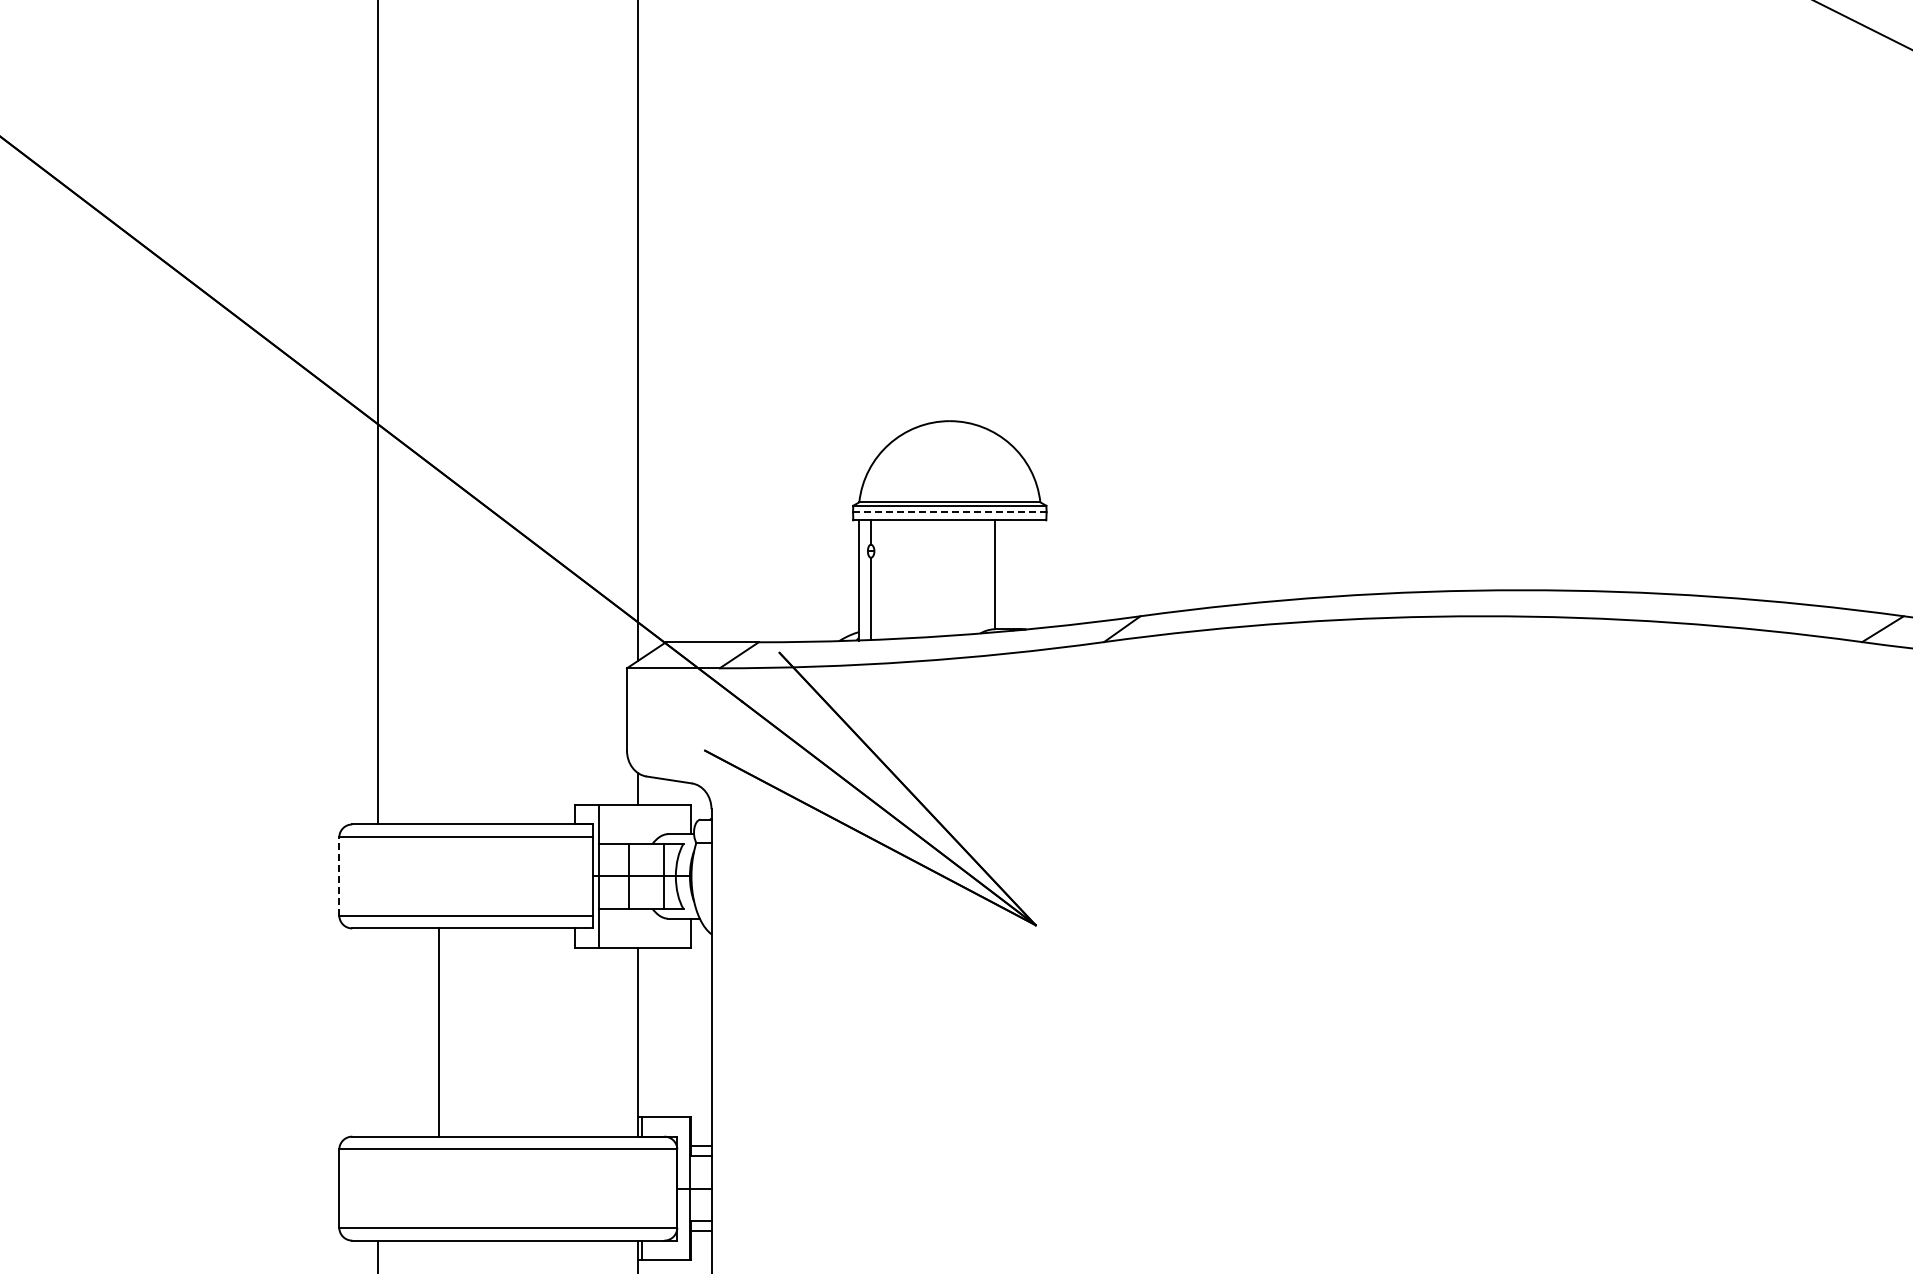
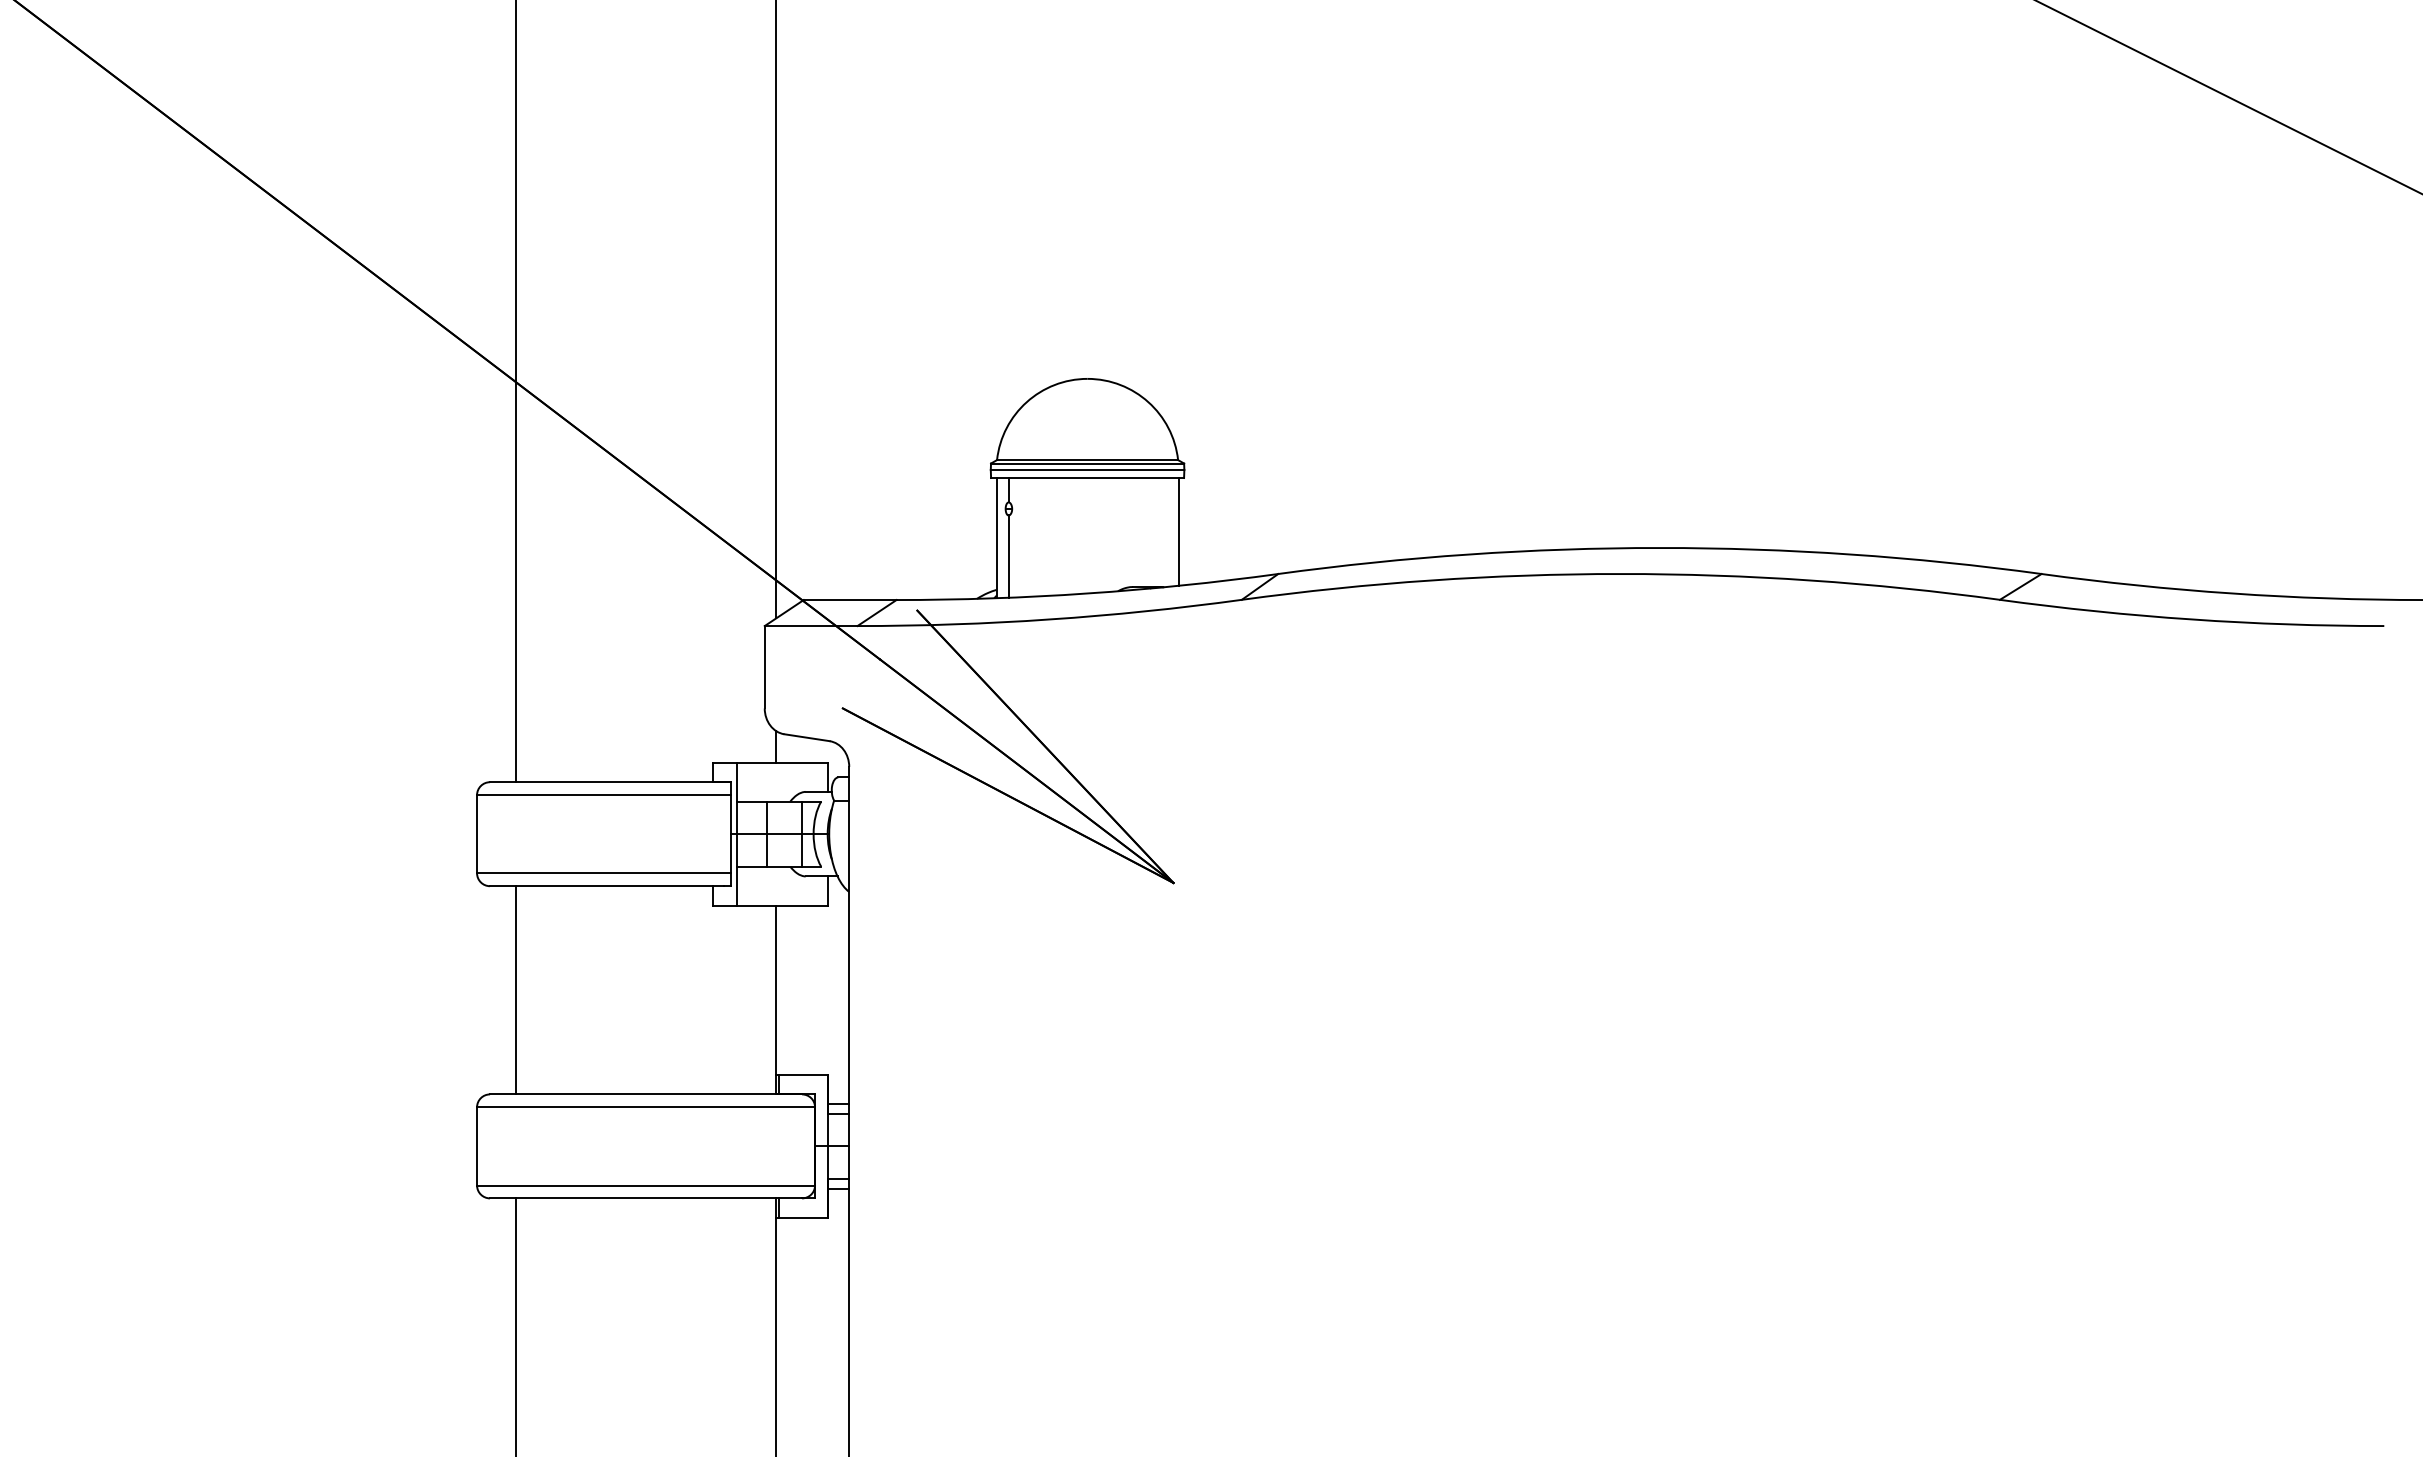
line: (949, 511) -> (1087, 469), dashed -> solid
line: (994, 573) -> (1178, 531), moved
line: (339, 875) -> (477, 833), dashed -> solid
line: (438, 1032) -> (515, 990), moved

